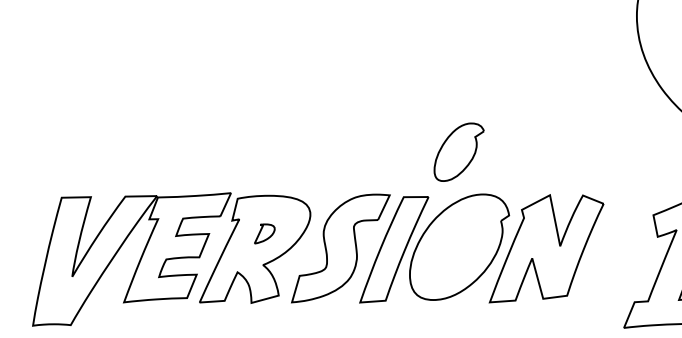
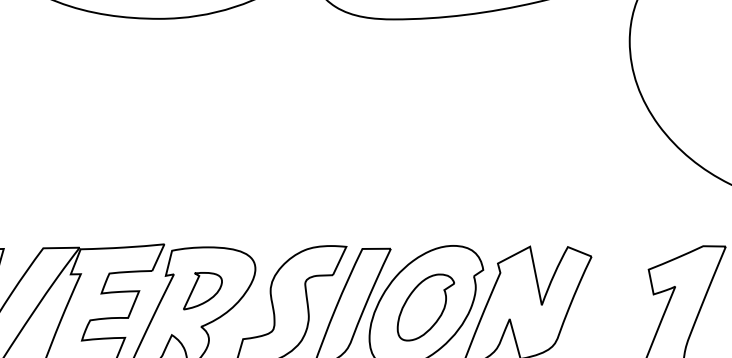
part: (458, 151) -> (425, 306), moved
part: (264, 233) -> (202, 290), size x1.67

